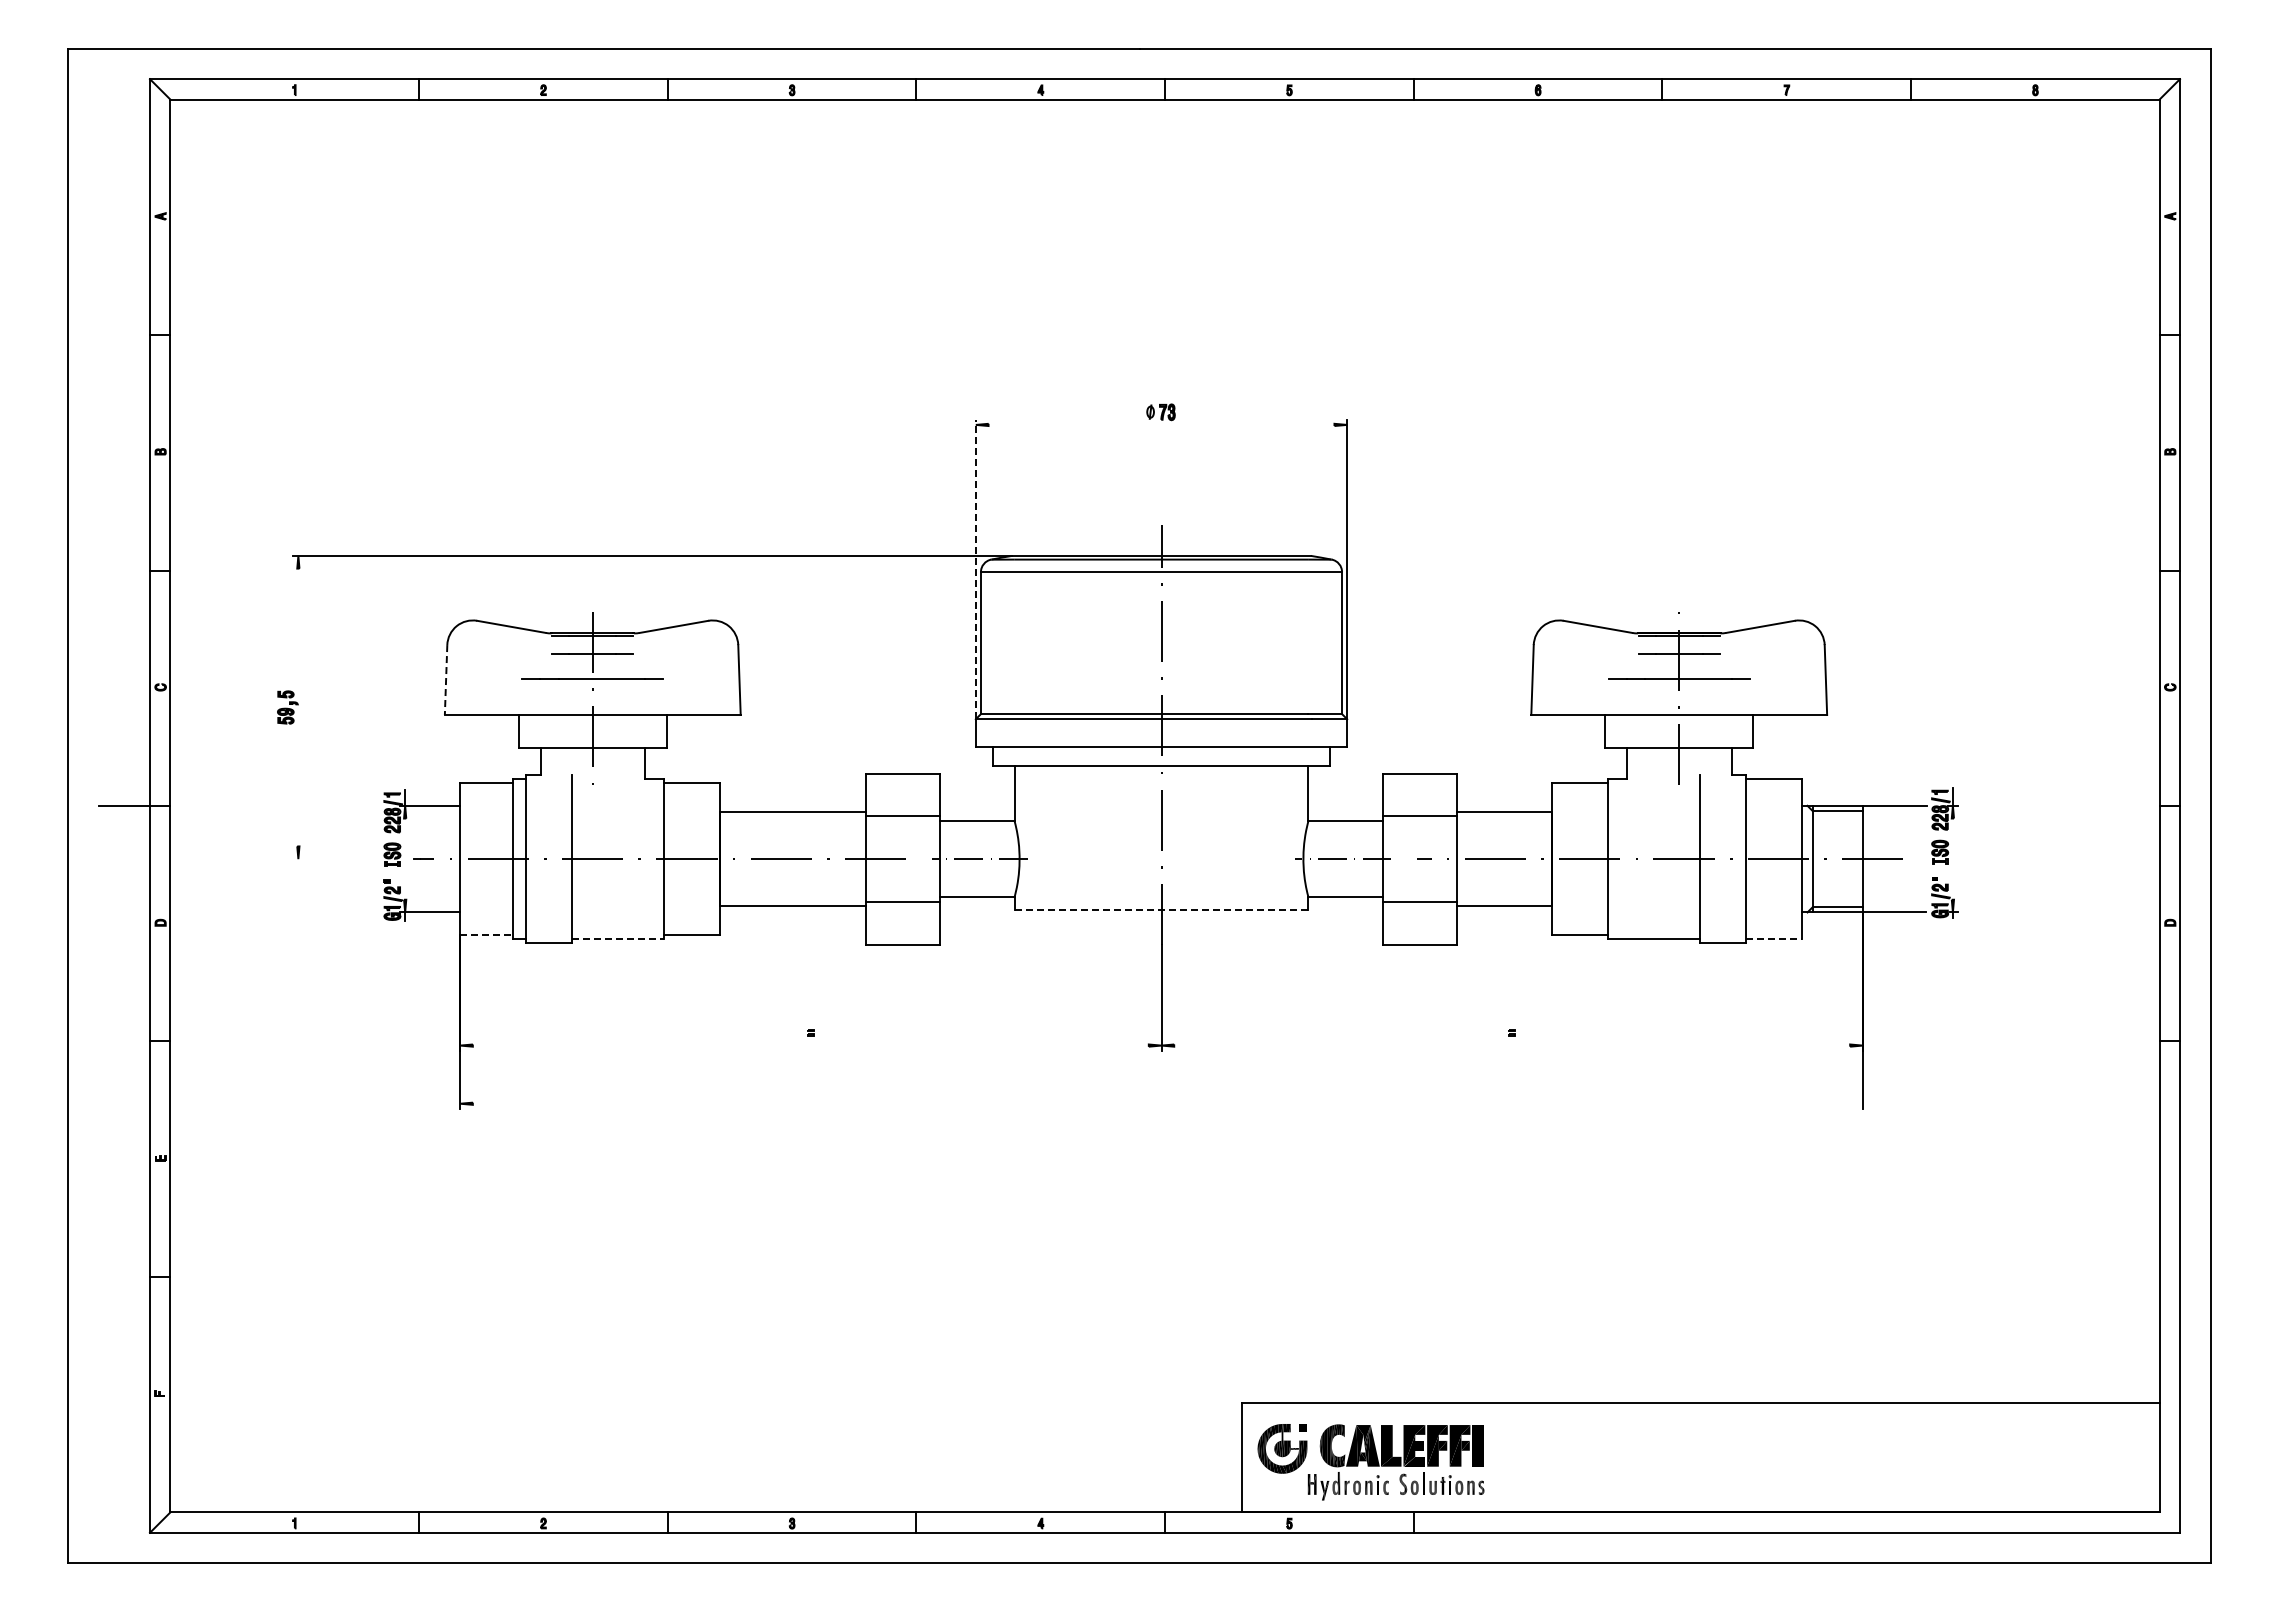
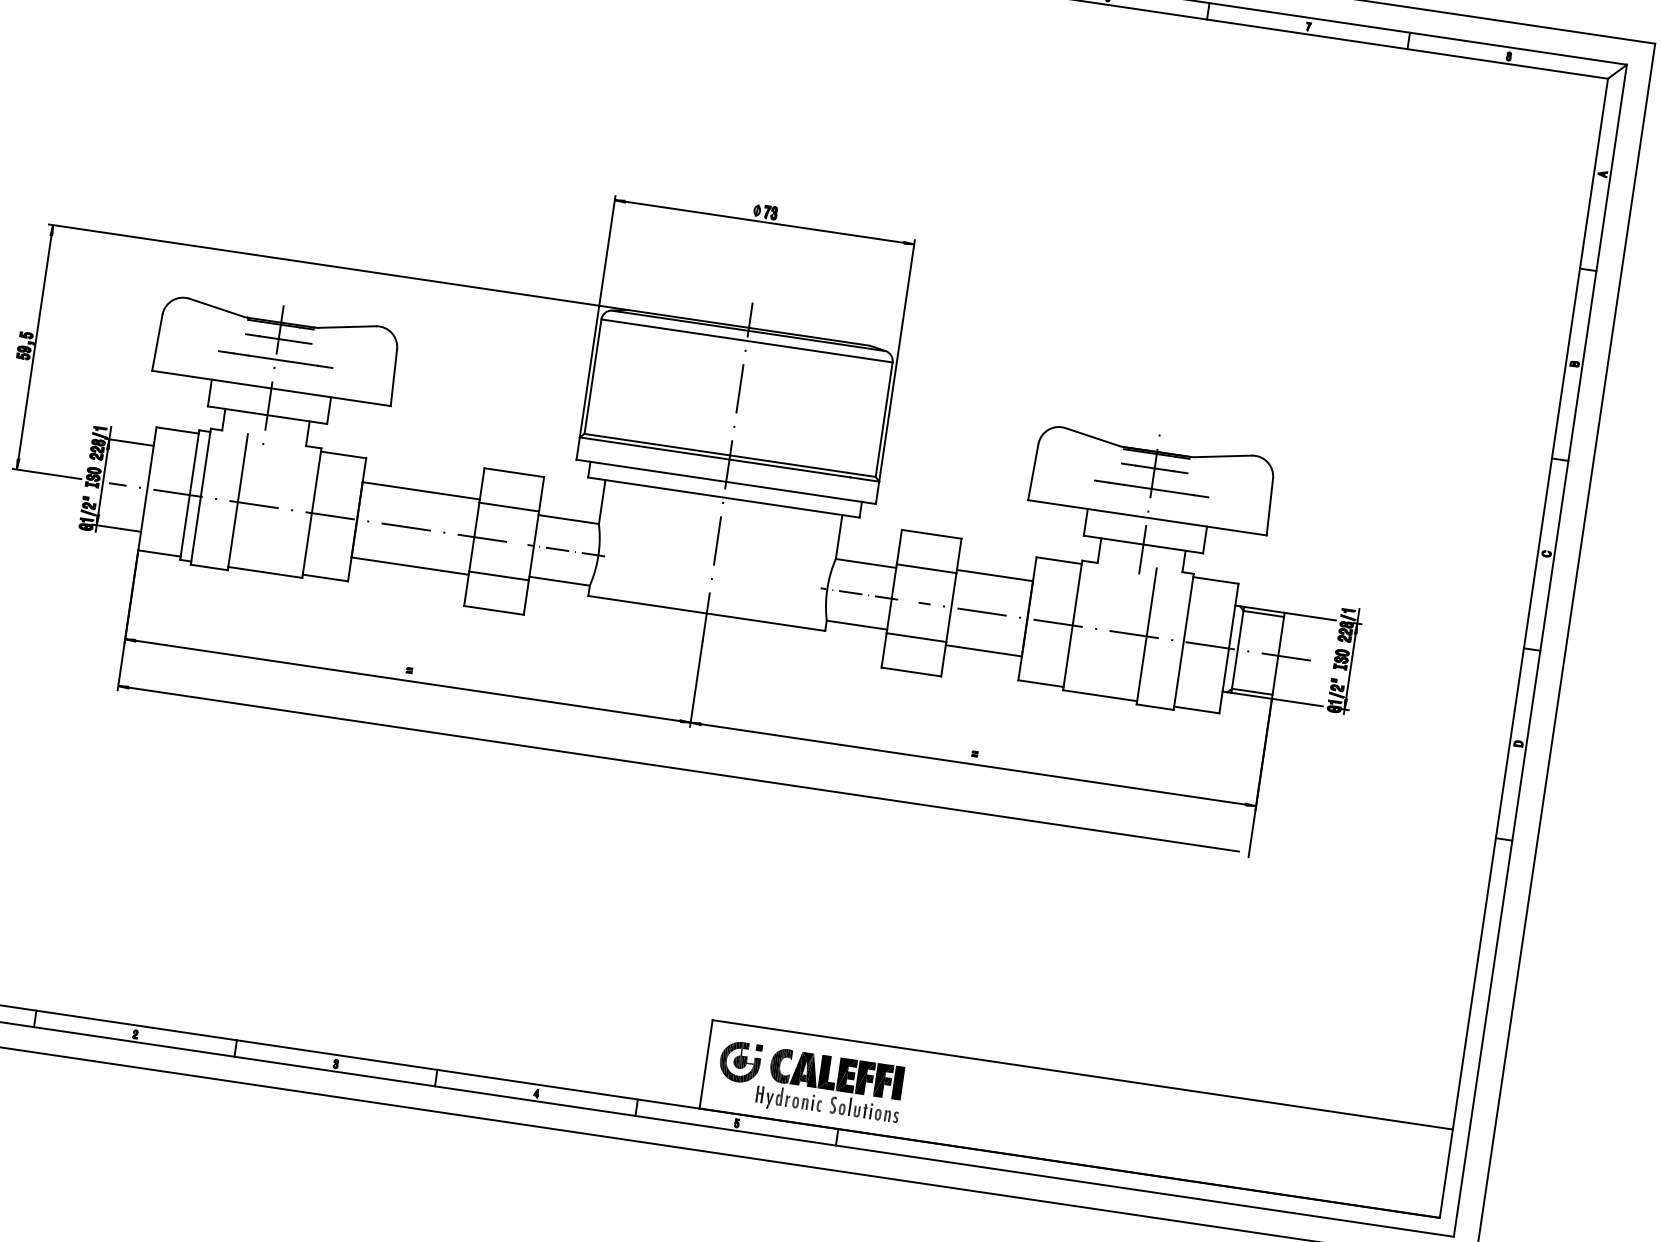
line: (1161, 424) -> (764, 221), added
line: (975, 569) -> (597, 316), dashed -> solid
line: (446, 680) -> (157, 343), dashed -> solid
line: (298, 707) -> (35, 347), added
line: (405, 858) -> (103, 481), added
line: (1952, 858) -> (1350, 666), added
line: (335, 859) -> (46, 474), added
line: (1161, 910) -> (706, 613), dashed -> solid
line: (486, 935) -> (159, 553), dashed -> solid
line: (618, 939) -> (265, 572), dashed -> solid
line: (1774, 939) -> (1197, 710), dashed -> solid
line: (810, 1045) -> (407, 680), added
line: (1512, 1045) -> (973, 764), added
line: (1161, 1103) -> (683, 769), added

